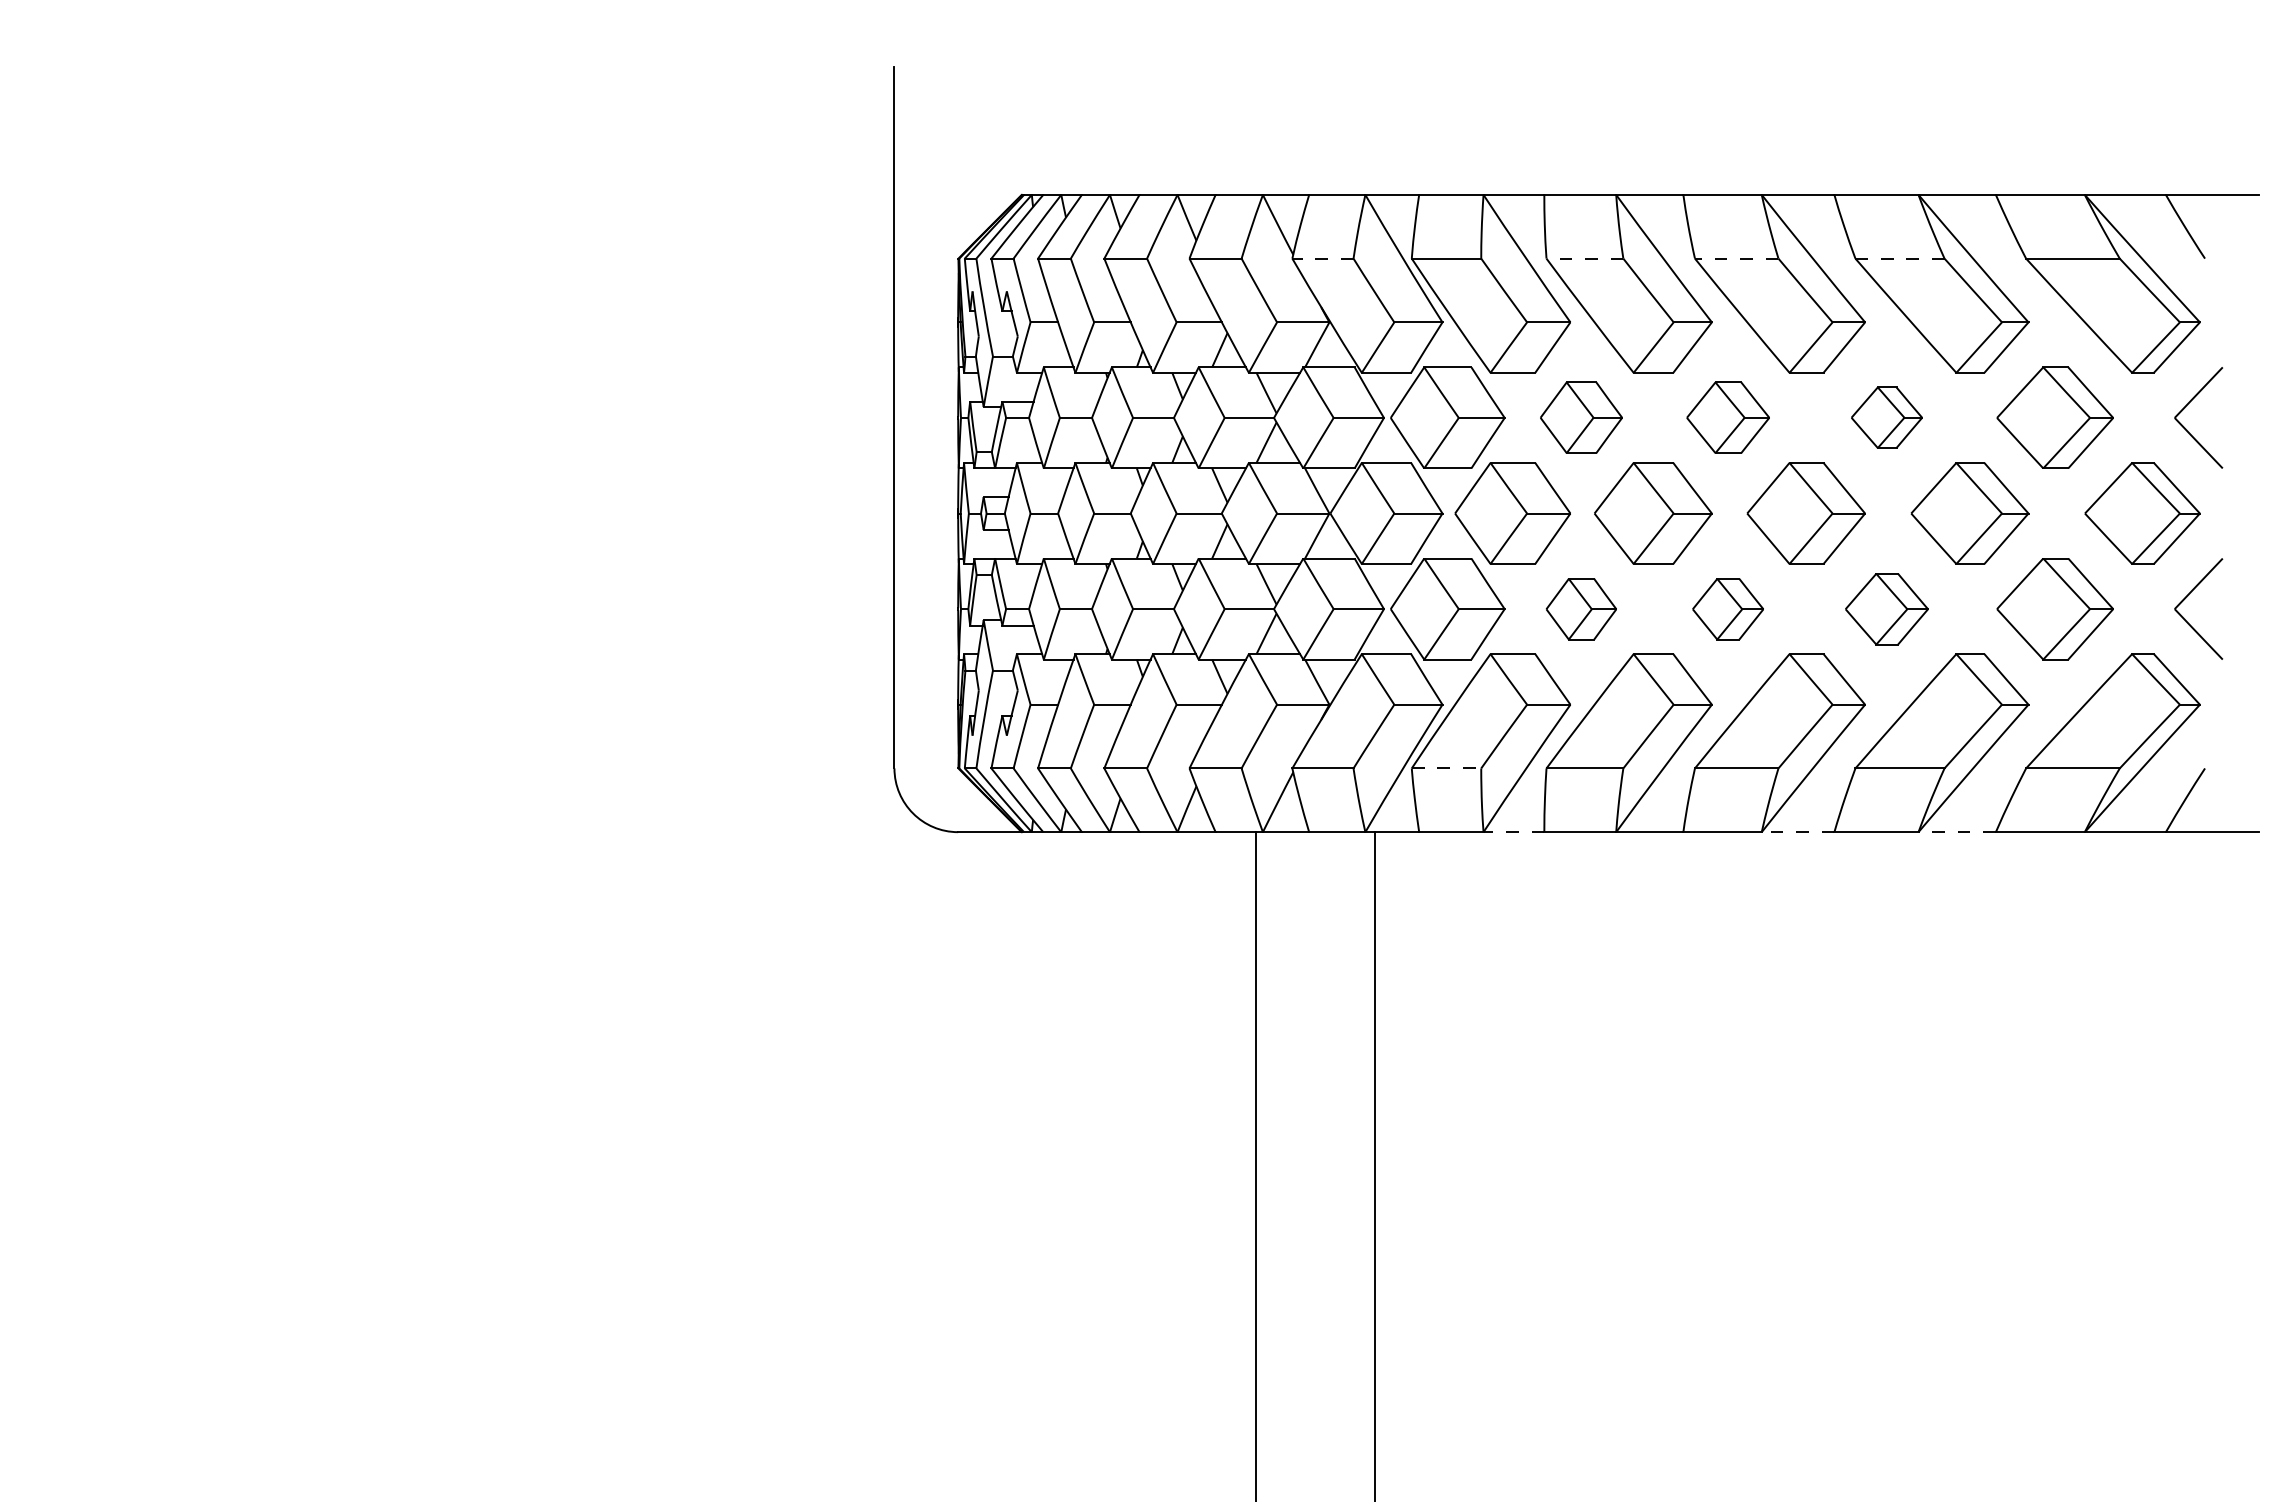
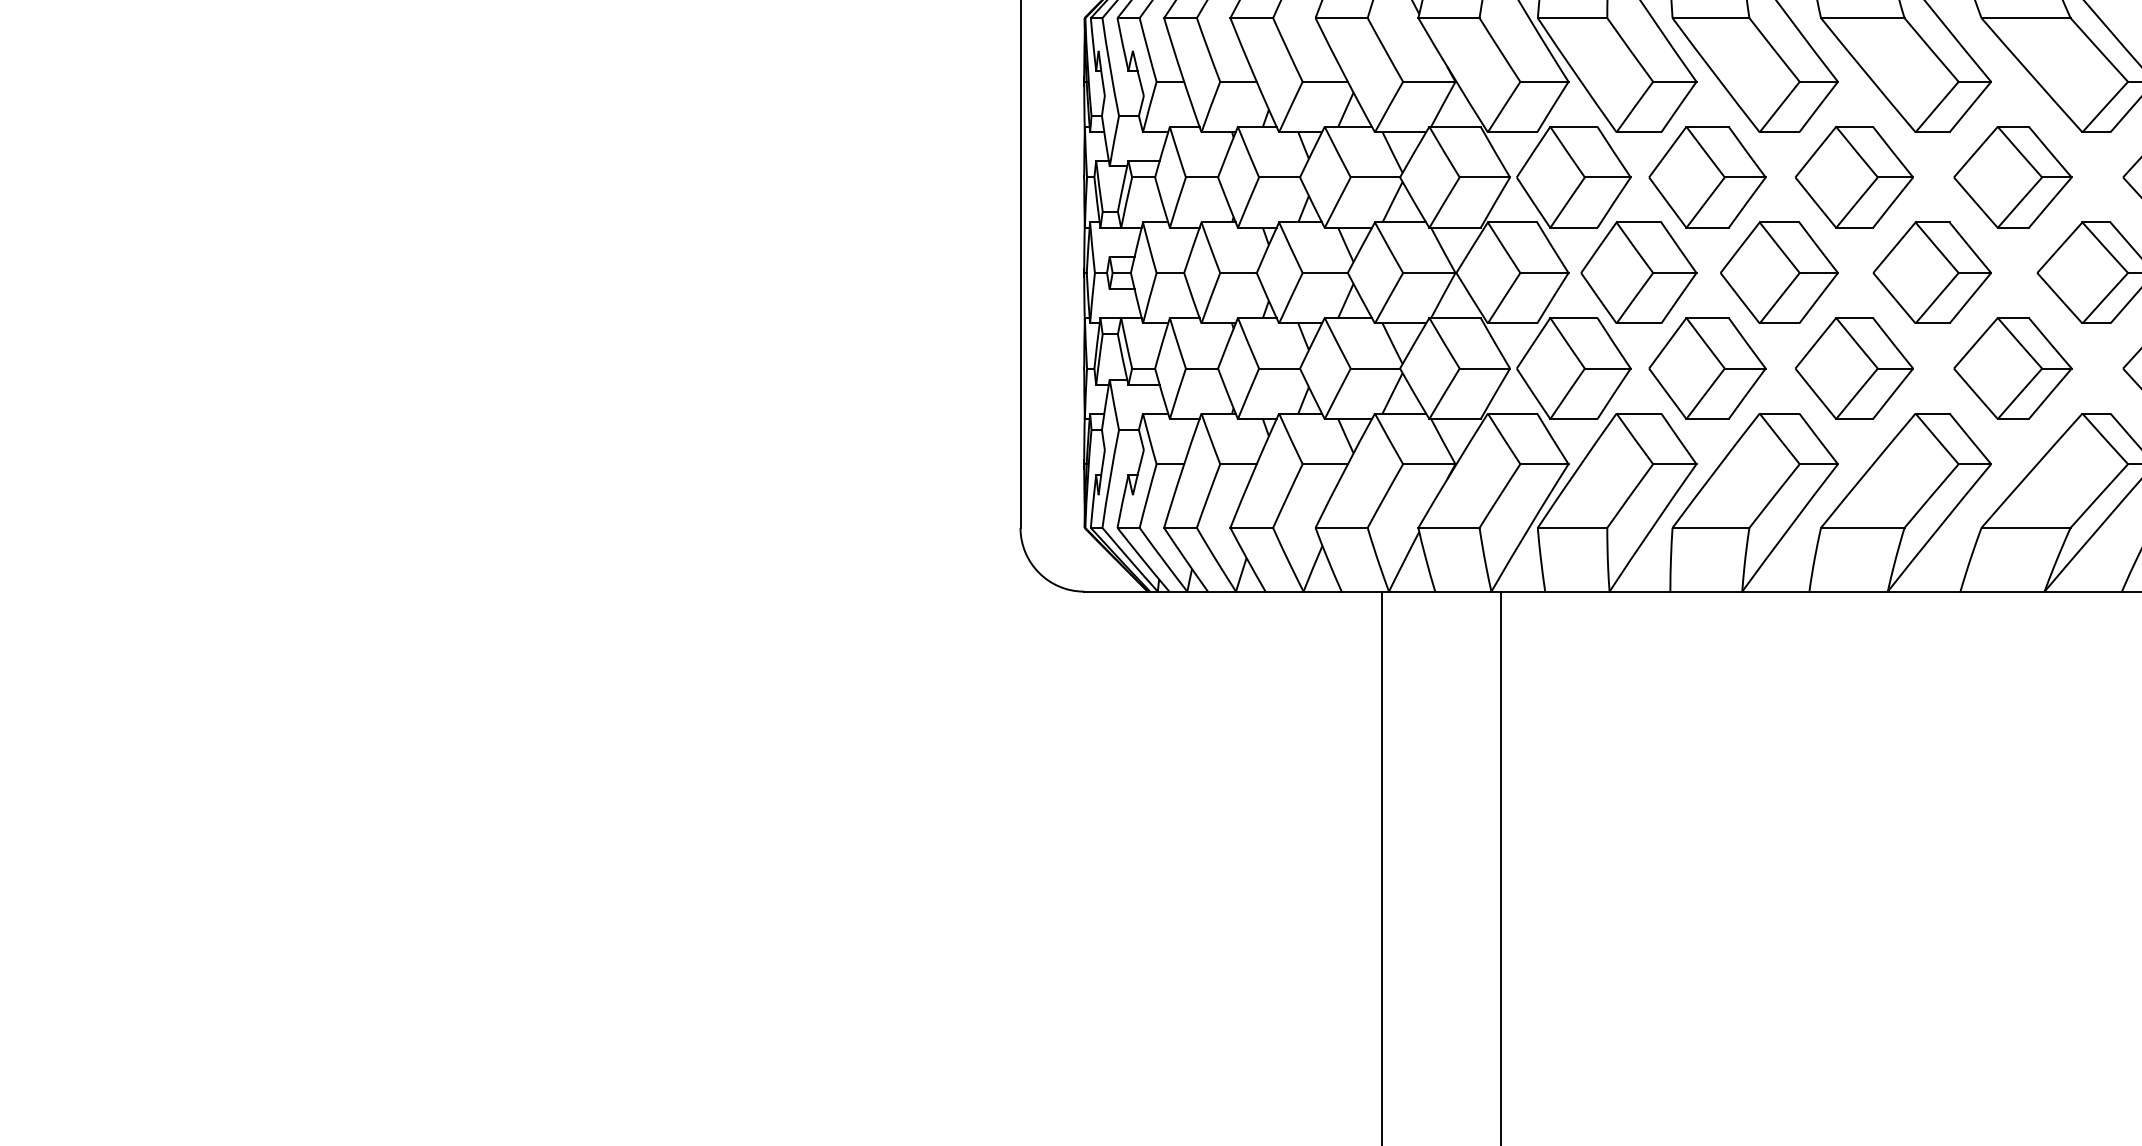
line: (1322, 258) -> (1448, 17), dashed -> solid
line: (1584, 258) -> (1710, 17), dashed -> solid
line: (1736, 258) -> (1862, 17), dashed -> solid
line: (1899, 258) -> (2025, 17), dashed -> solid
part: (1581, 417) -> (1707, 176), size x1.43
part: (1727, 417) -> (1853, 176), size x1.43
part: (1886, 417) -> (2012, 176), size x1.67
part: (1581, 609) -> (1707, 368), size x1.67
part: (1727, 609) -> (1853, 368), size x1.67
part: (1886, 609) -> (2012, 368), size x1.43
line: (1446, 768) -> (1572, 527), dashed -> solid
line: (1513, 832) -> (1639, 591), dashed -> solid
line: (1797, 832) -> (1923, 591), dashed -> solid
line: (1957, 832) -> (2083, 591), dashed -> solid

